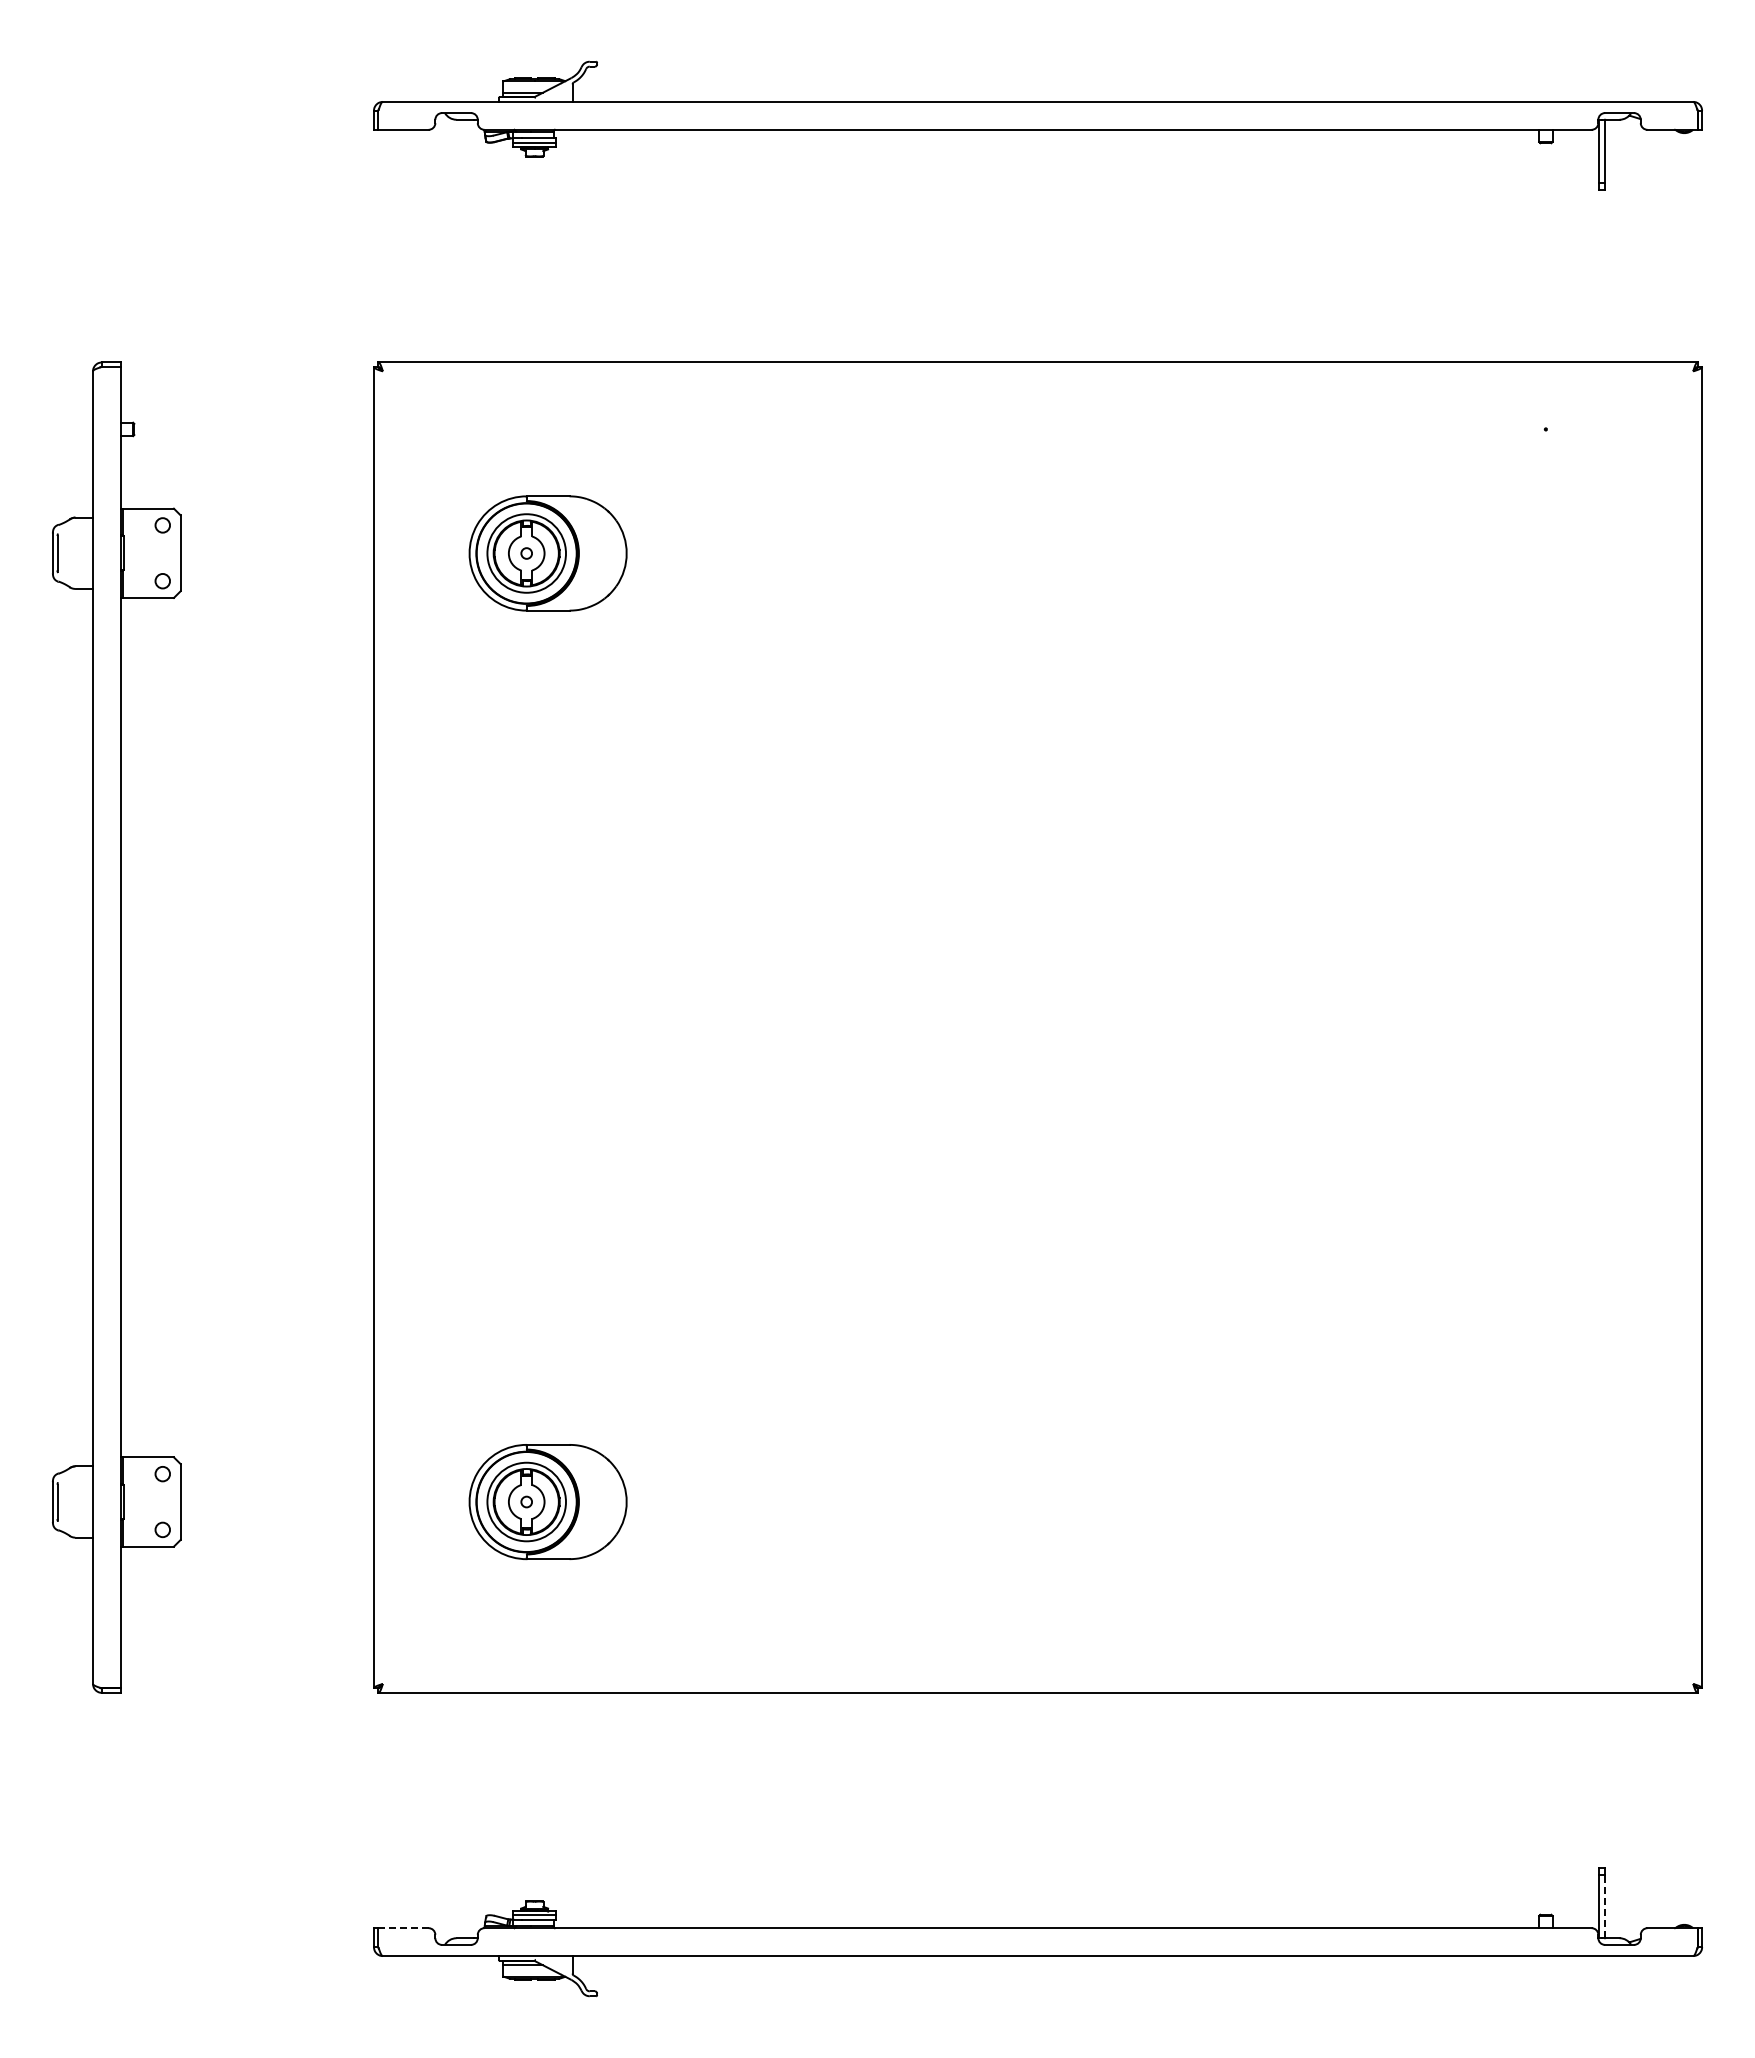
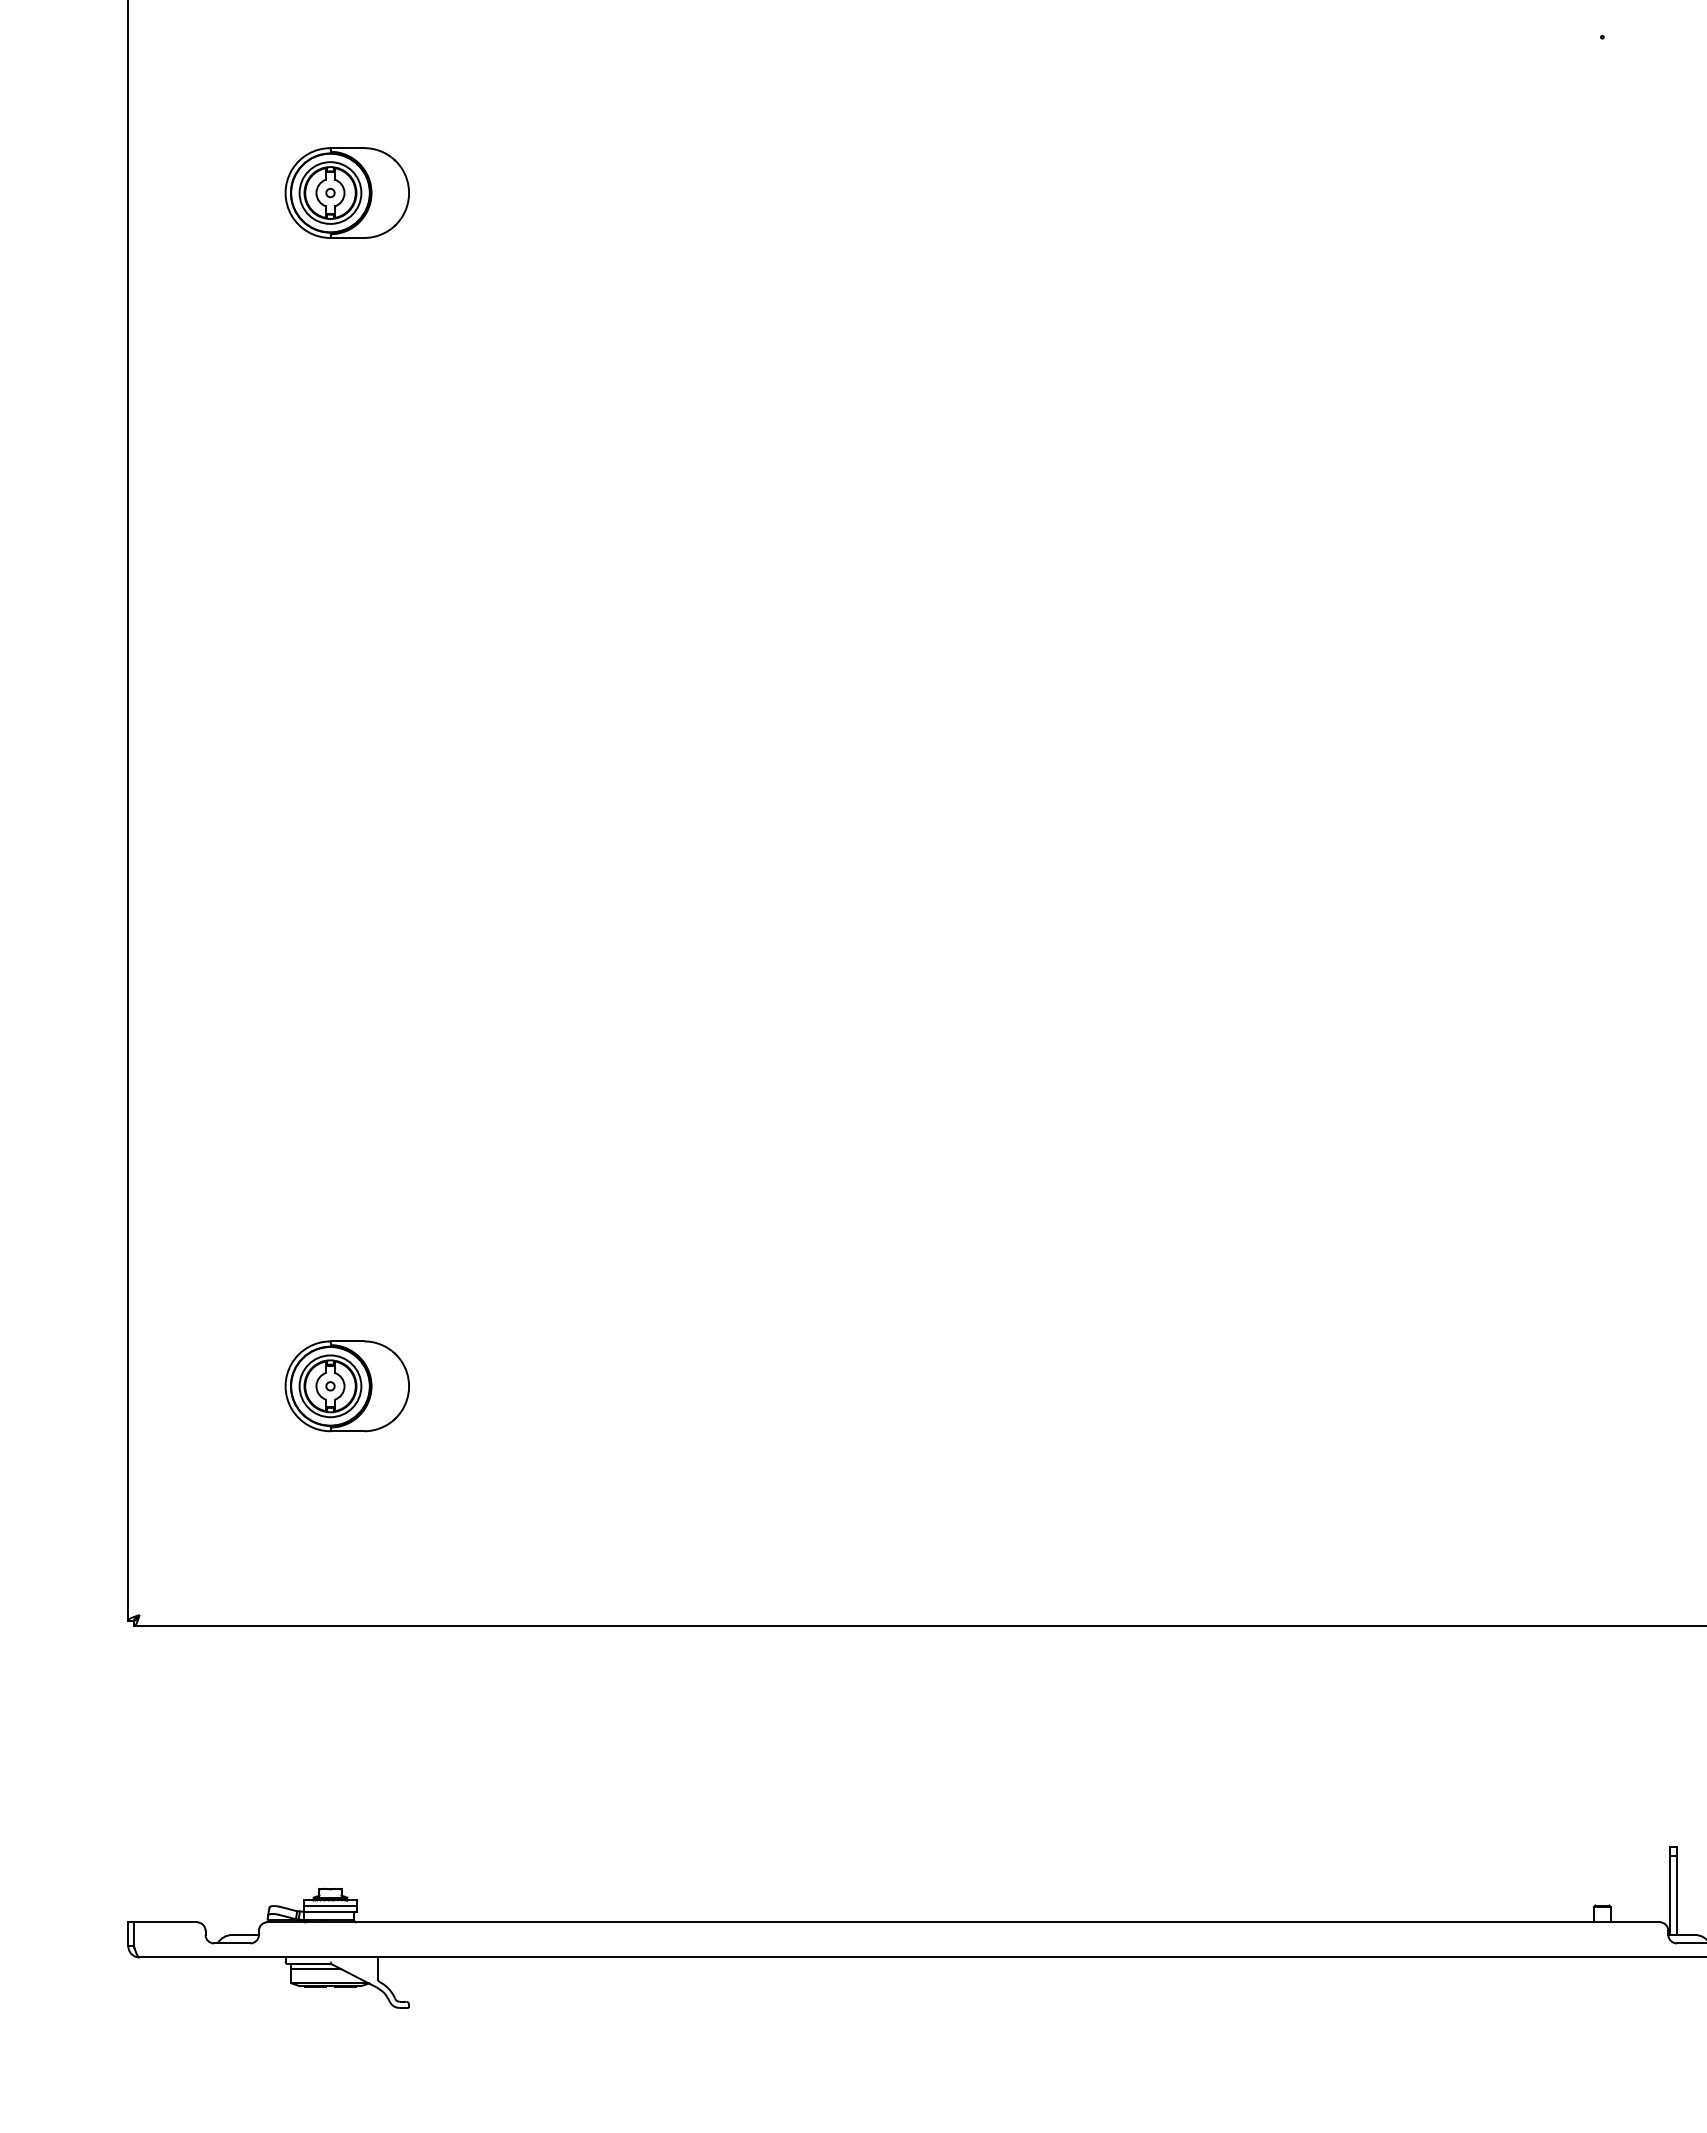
part: (547, 552) -> (346, 192), size x0.62
part: (547, 1501) -> (346, 1385), size x0.62
line: (1605, 1905) -> (1677, 1893), dashed -> solid
line: (403, 1928) -> (165, 1922), dashed -> solid

